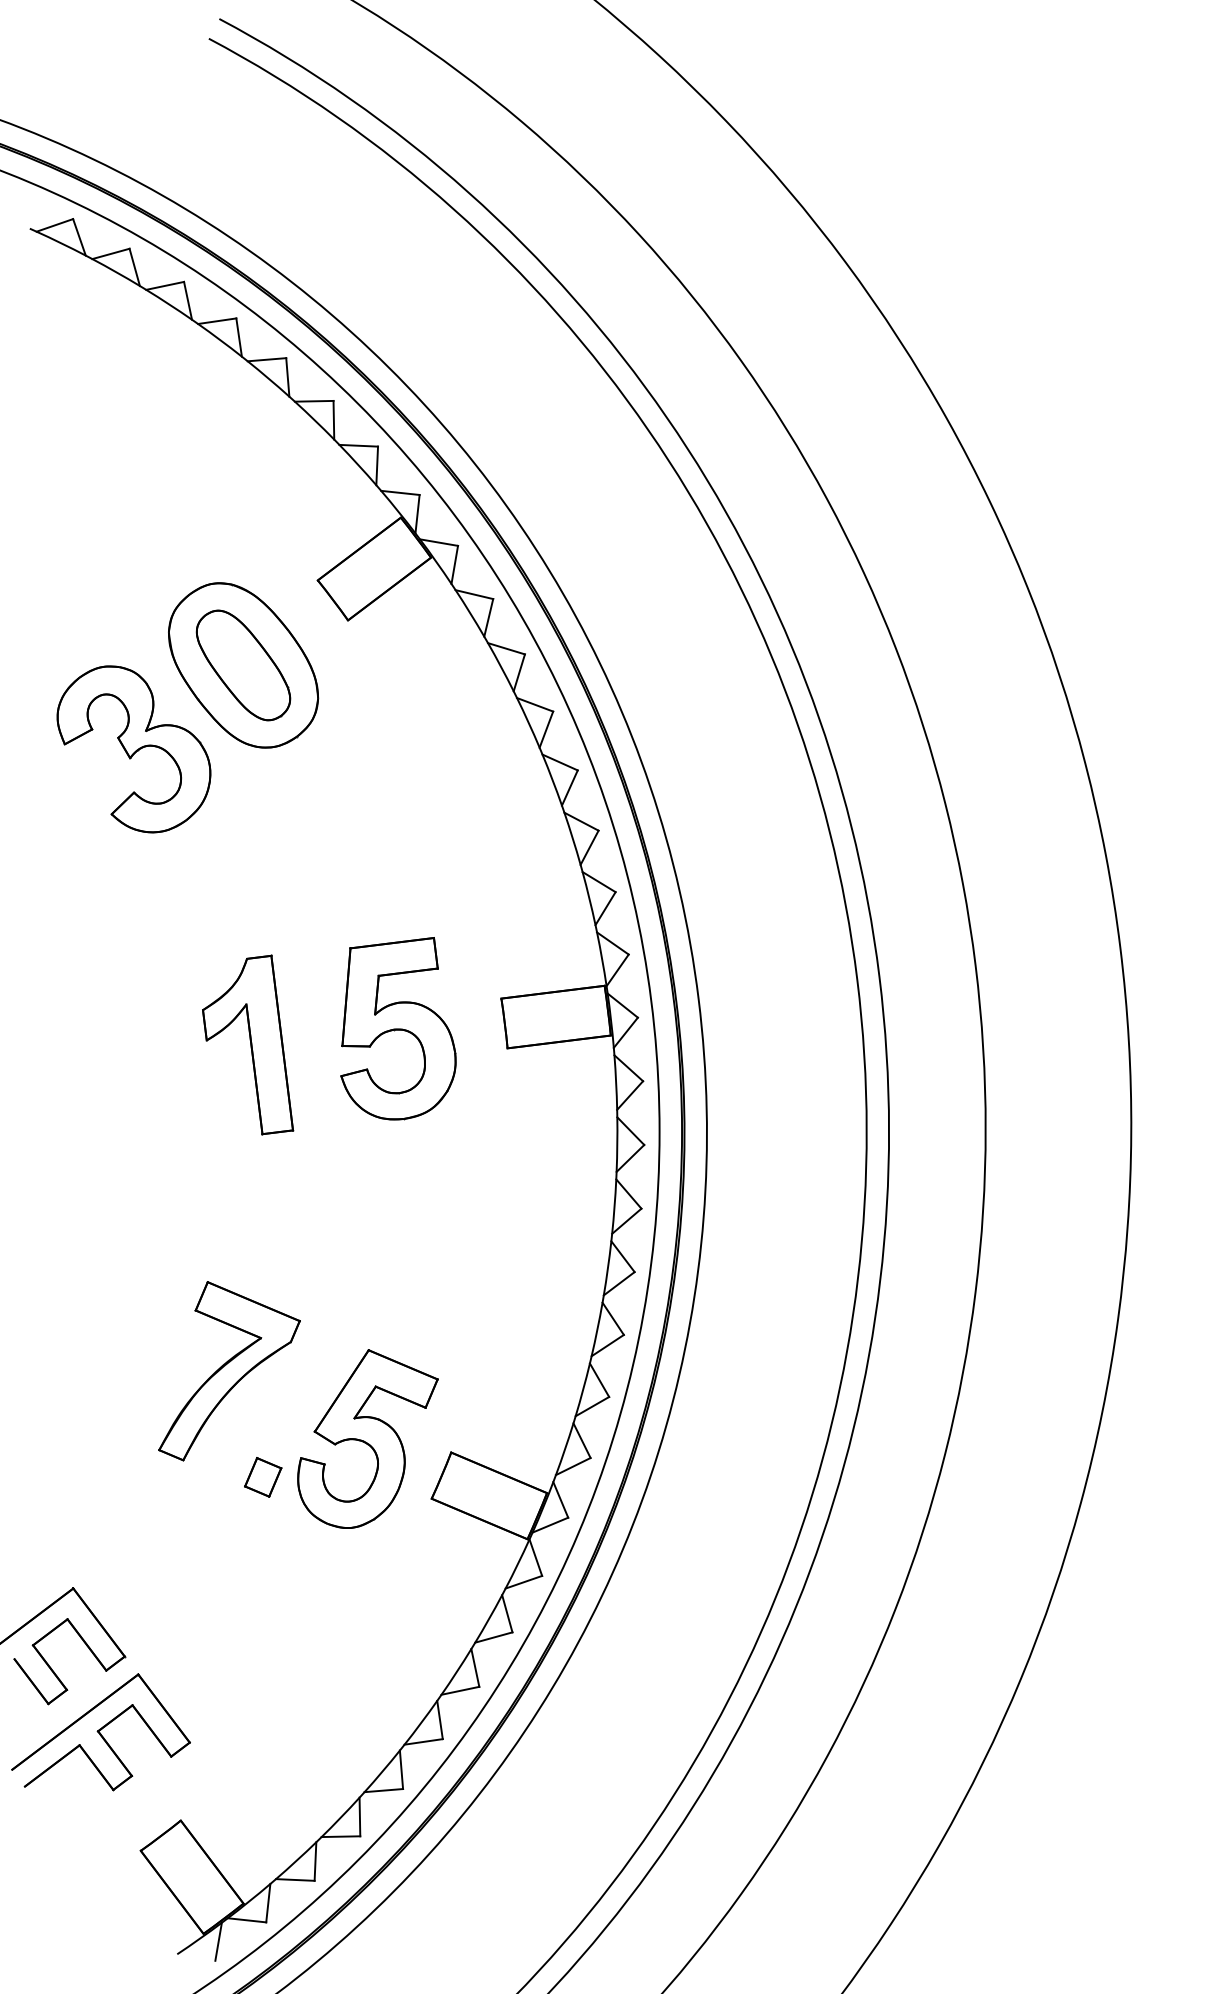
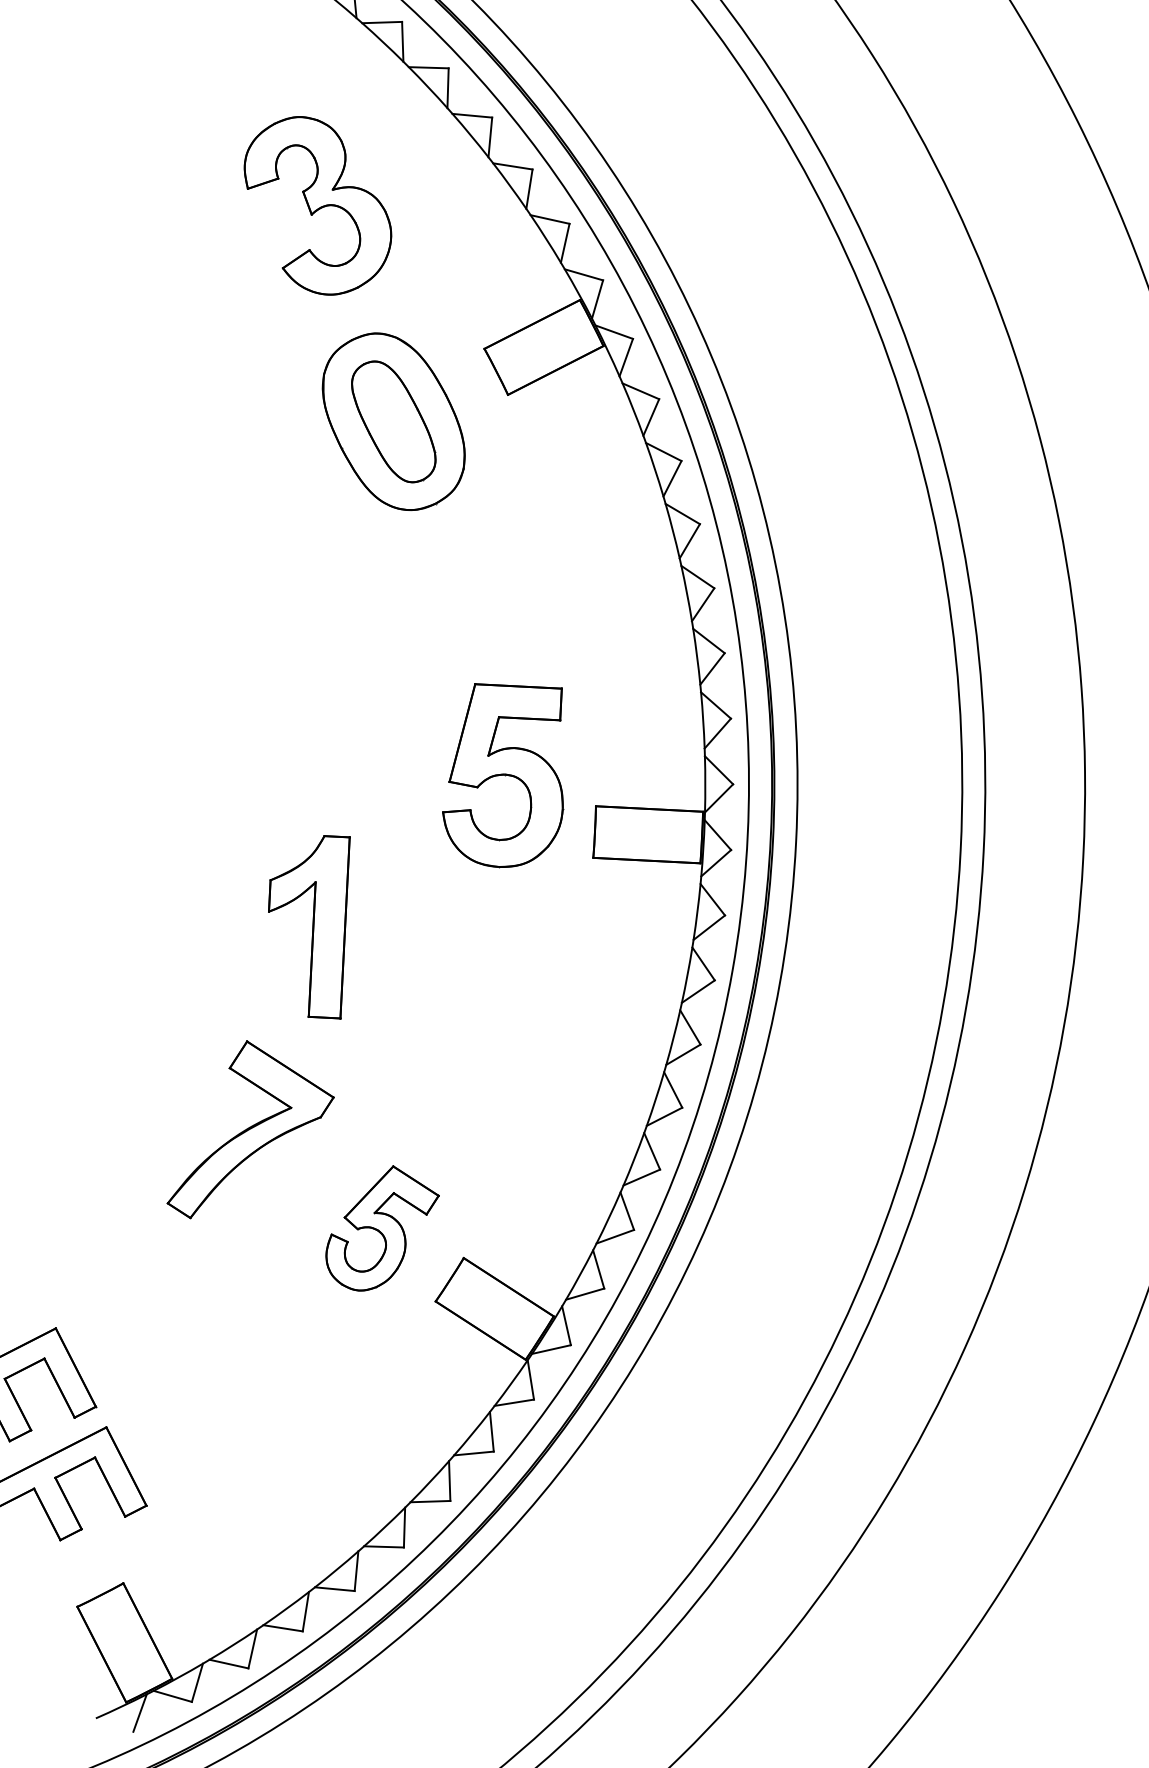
part: (133, 749) -> (316, 206), moved
part: (398, 1028) -> (509, 774), moved
part: (248, 1044) -> (310, 923), moved
part: (367, 1438) -> (381, 1228), size x0.7
part: (263, 1477) -> (268, 1249), removed

